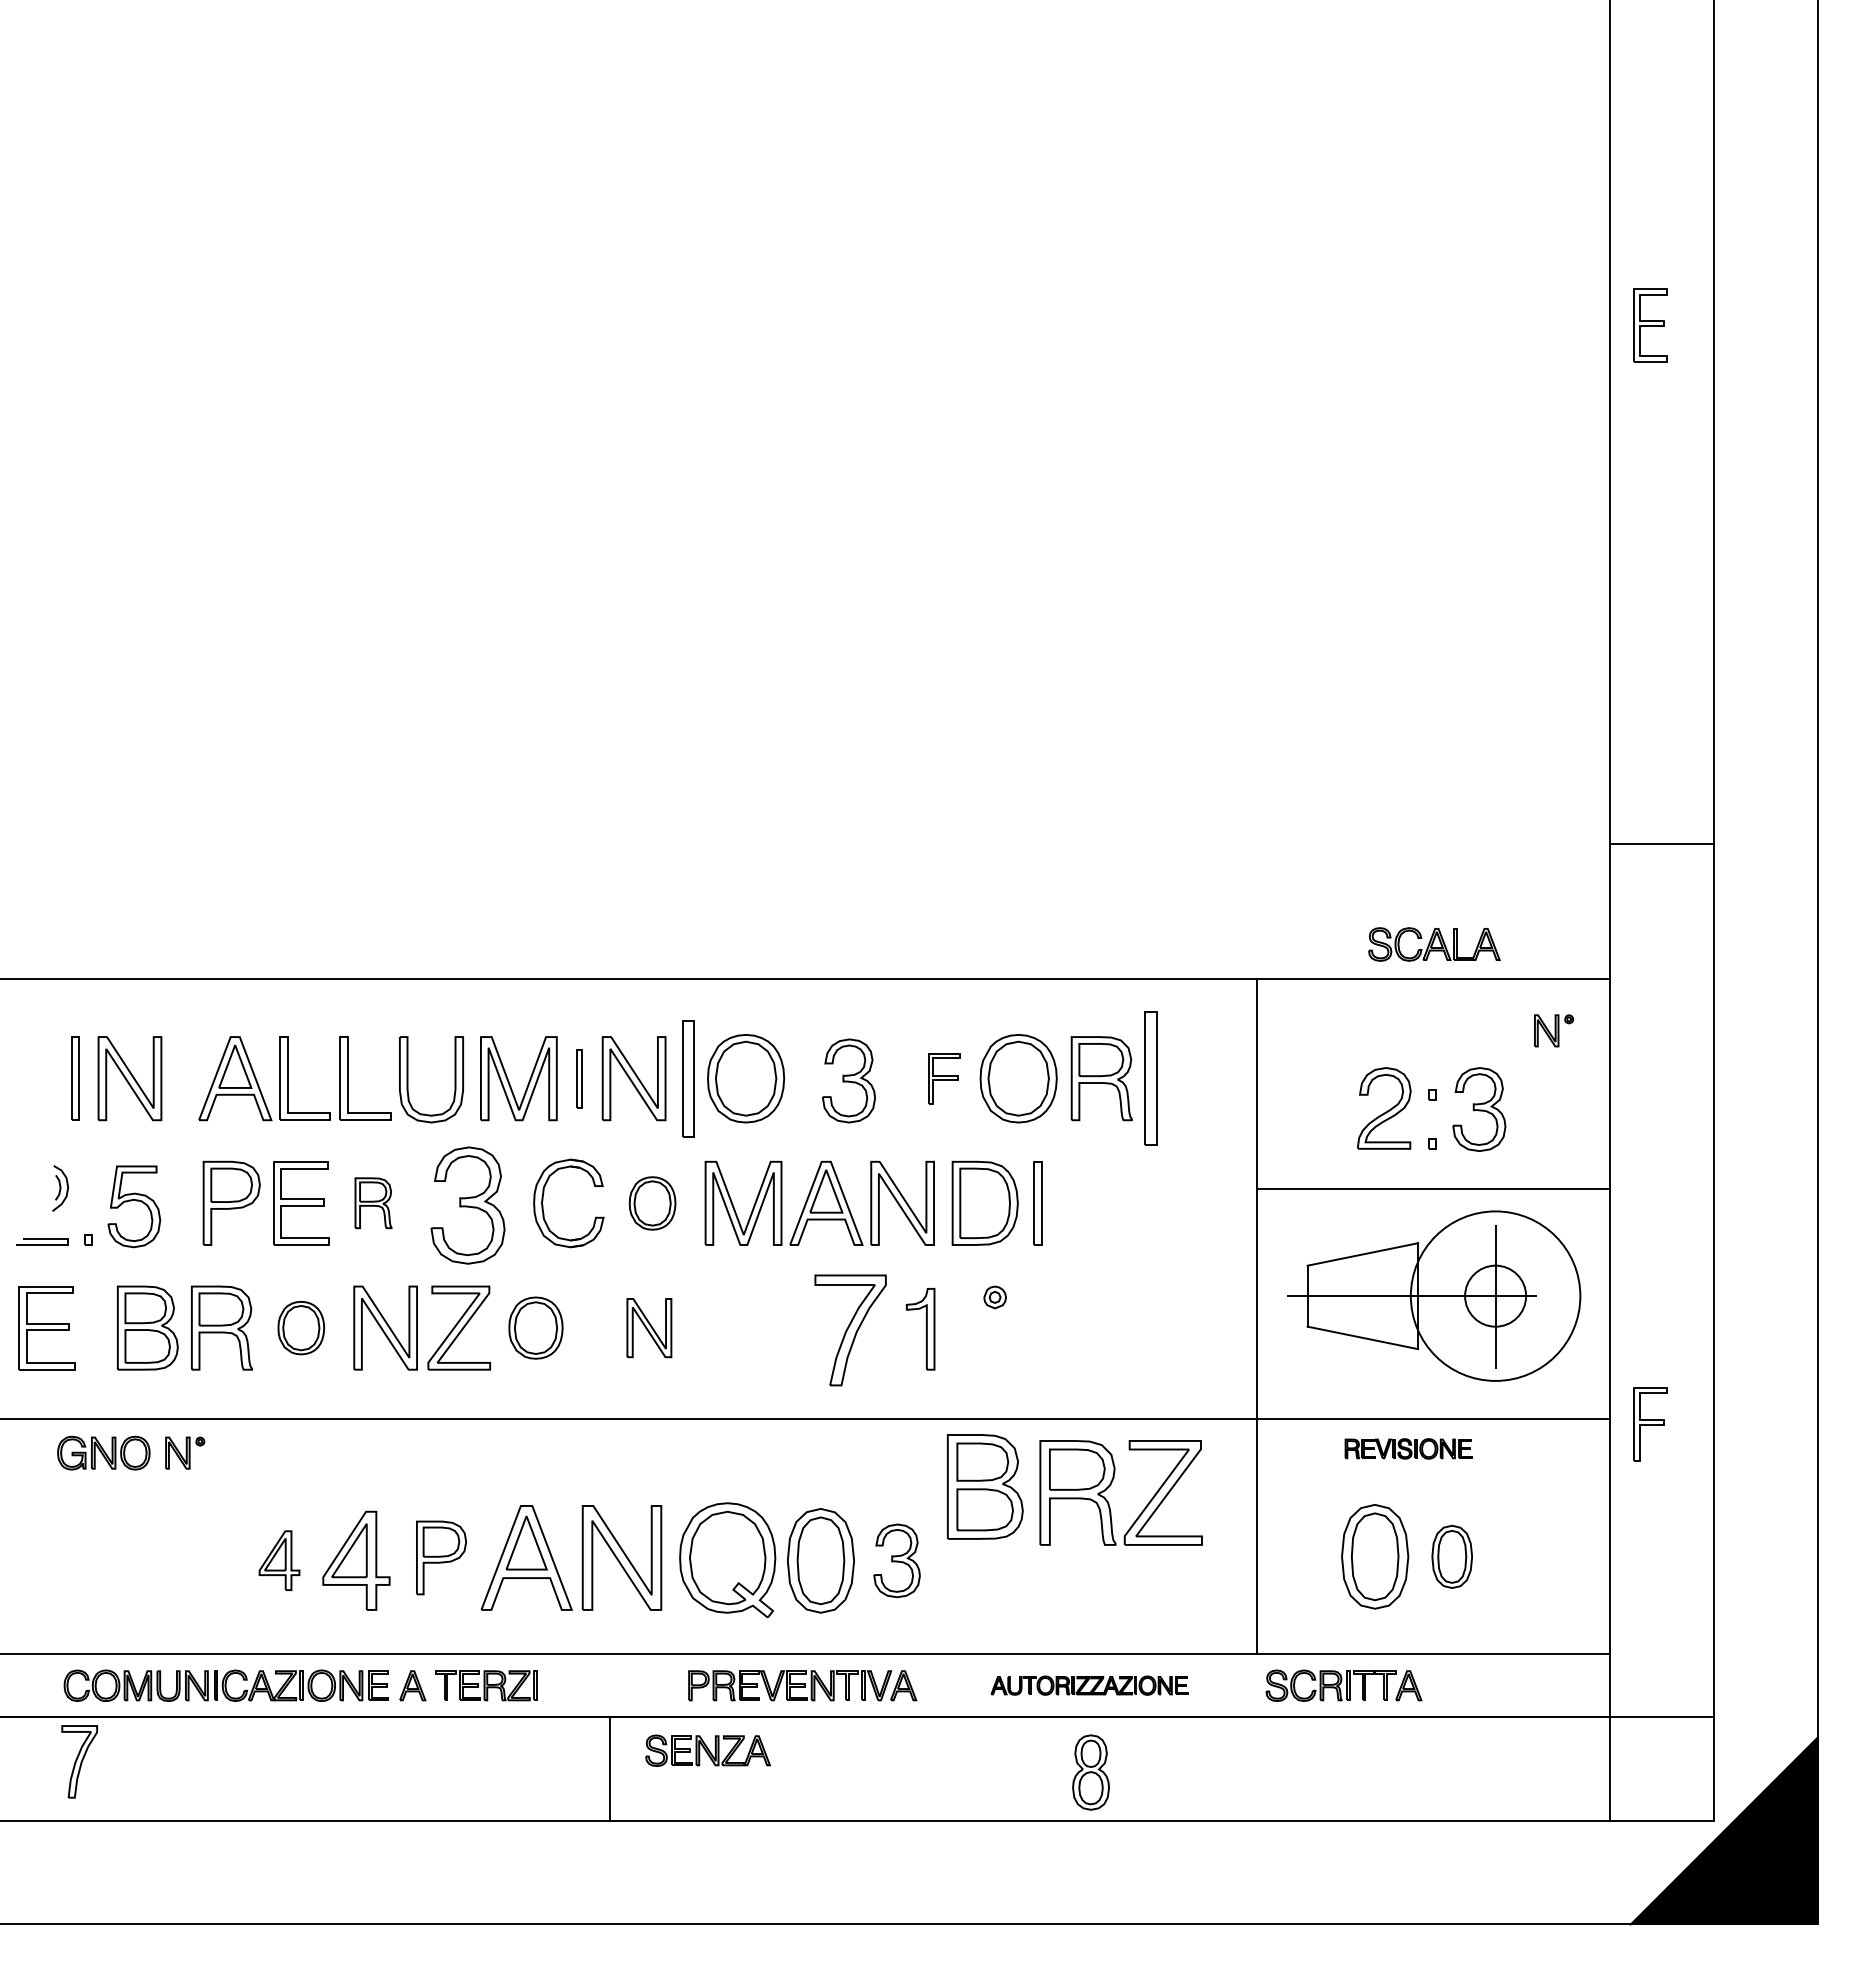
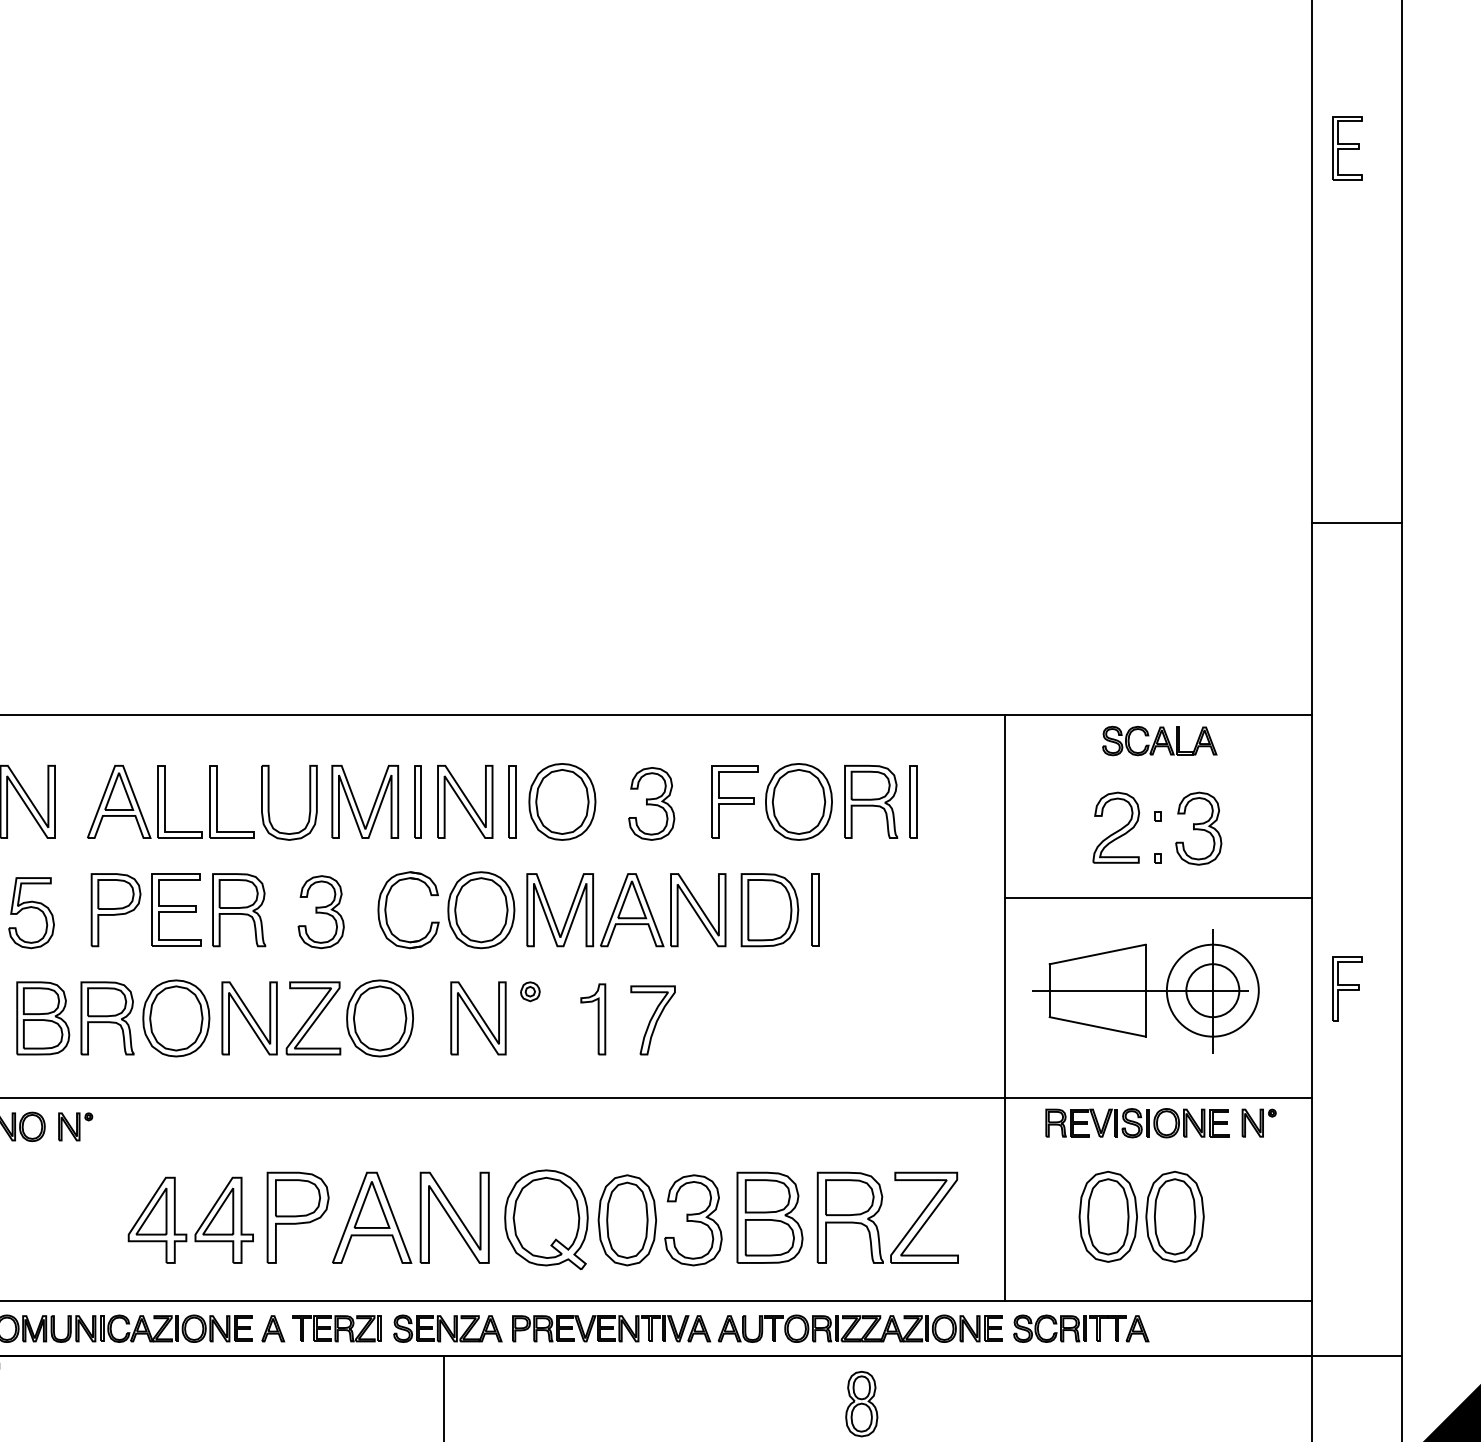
line: (1661, 843) -> (1356, 522), moved
part: (1434, 944) -> (1159, 741), moved
part: (1554, 1030) -> (1259, 1122), moved
part: (579, 1078) -> (417, 801), size x1.43
part: (688, 1078) -> (512, 801), size x0.71
part: (944, 1078) -> (734, 801), size x1.67
part: (1150, 1078) -> (913, 801), size x0.62
part: (373, 1202) -> (239, 909), size x1.67
part: (652, 1203) -> (481, 910), size x1.67
part: (468, 1205) -> (321, 911), size x0.71
circle: (1495, 1296) -> (1212, 990), size x0.62
part: (994, 1297) -> (529, 991), moved
part: (301, 1327) -> (176, 1017), size x1.67
part: (535, 1327) -> (379, 1017), size x1.43
part: (649, 1327) -> (478, 1017), size x1.43
part: (920, 1329) -> (593, 1019), moved
part: (850, 1330) -> (653, 1020), size x0.71
part: (1650, 1424) -> (1347, 989), moved
part: (1408, 1448) -> (1137, 1122), size x1.67
part: (1111, 1485) -> (879, 1211), moved
part: (985, 1486) -> (770, 1217), moved
part: (1452, 1556) -> (1175, 1216), size x1.67
part: (441, 1557) -> (298, 1217), size x1.43
part: (279, 1560) -> (157, 1220), size x1.67
part: (896, 1560) -> (692, 1220), size x1.43
part: (1089, 1685) -> (860, 1328), size x1.67
part: (707, 1750) -> (447, 1328), moved

